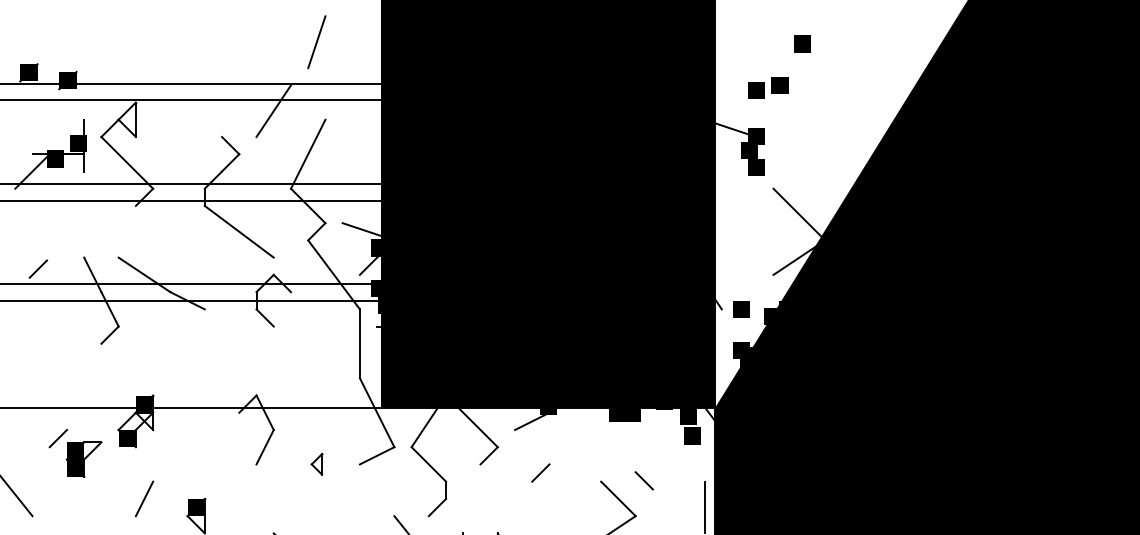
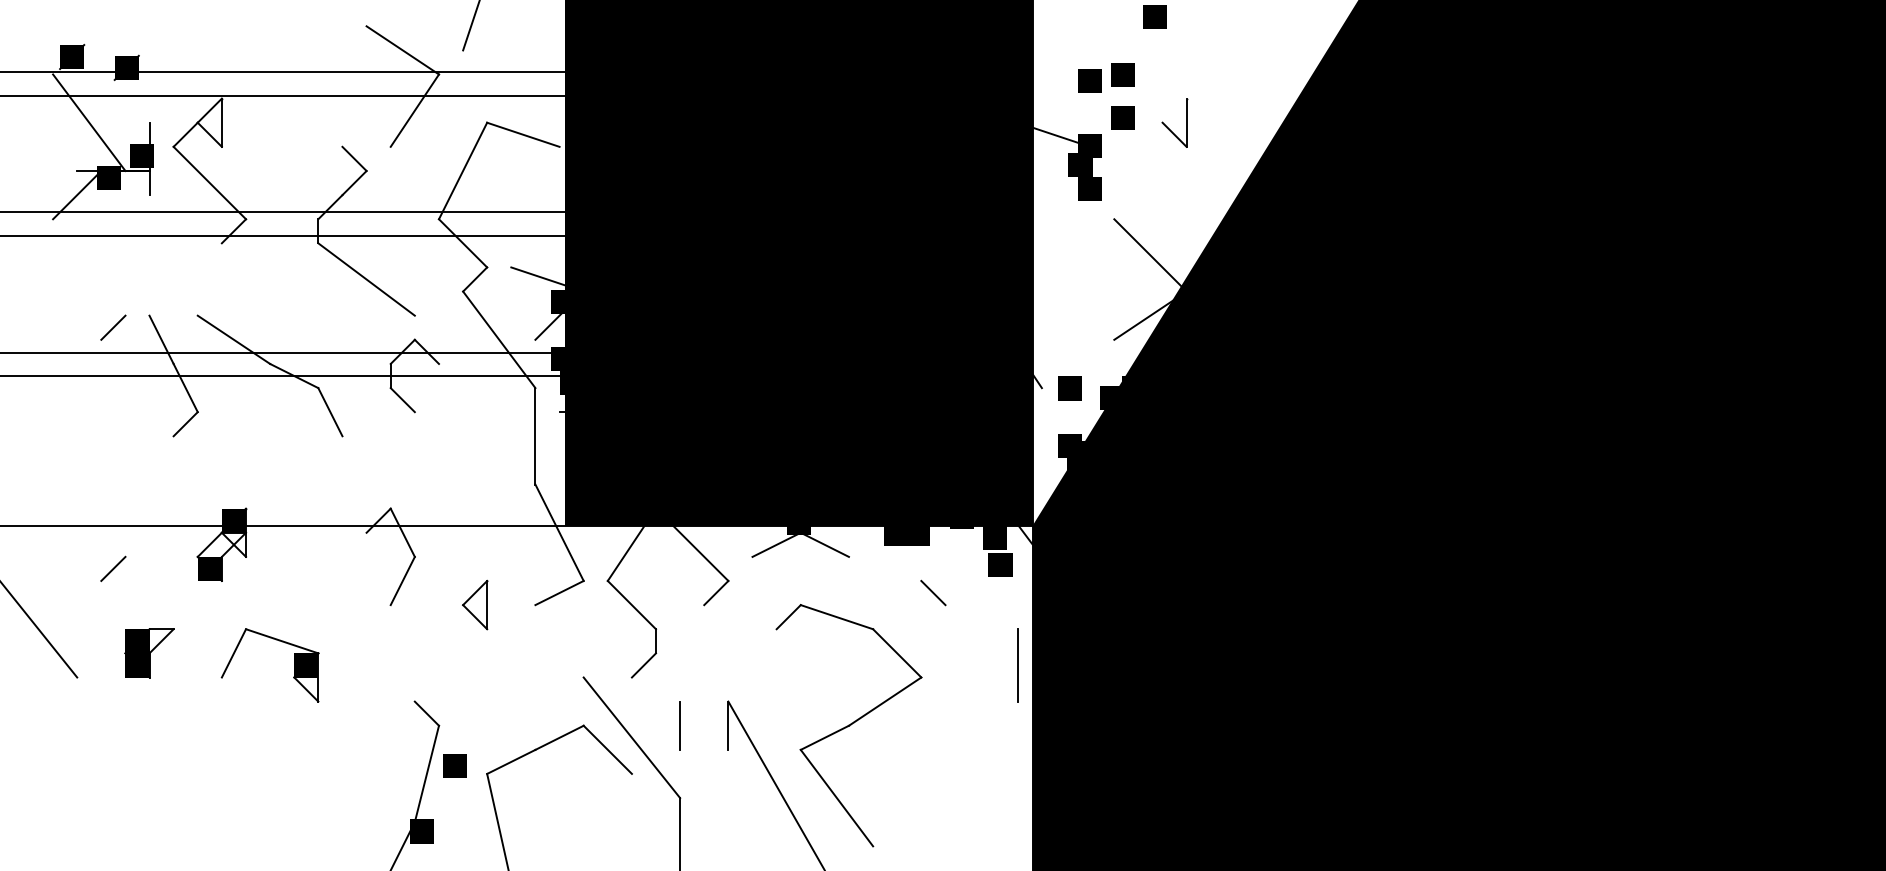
line: (264, 68) -> (402, 50), added
part: (779, 116) -> (1122, 117), added
line: (41, 119) -> (89, 122), added
part: (812, 123) -> (1168, 127), added
line: (351, 128) -> (523, 134), added
line: (38, 268) -> (113, 327), moved
line: (213, 326) -> (330, 412), added
line: (566, 421) -> (824, 544), added
part: (84, 459) -> (149, 653), moved
part: (317, 463) -> (475, 604), size x1.67
line: (575, 473) -> (836, 617), added
line: (644, 480) -> (933, 592), moved
line: (179, 490) -> (282, 641), added

